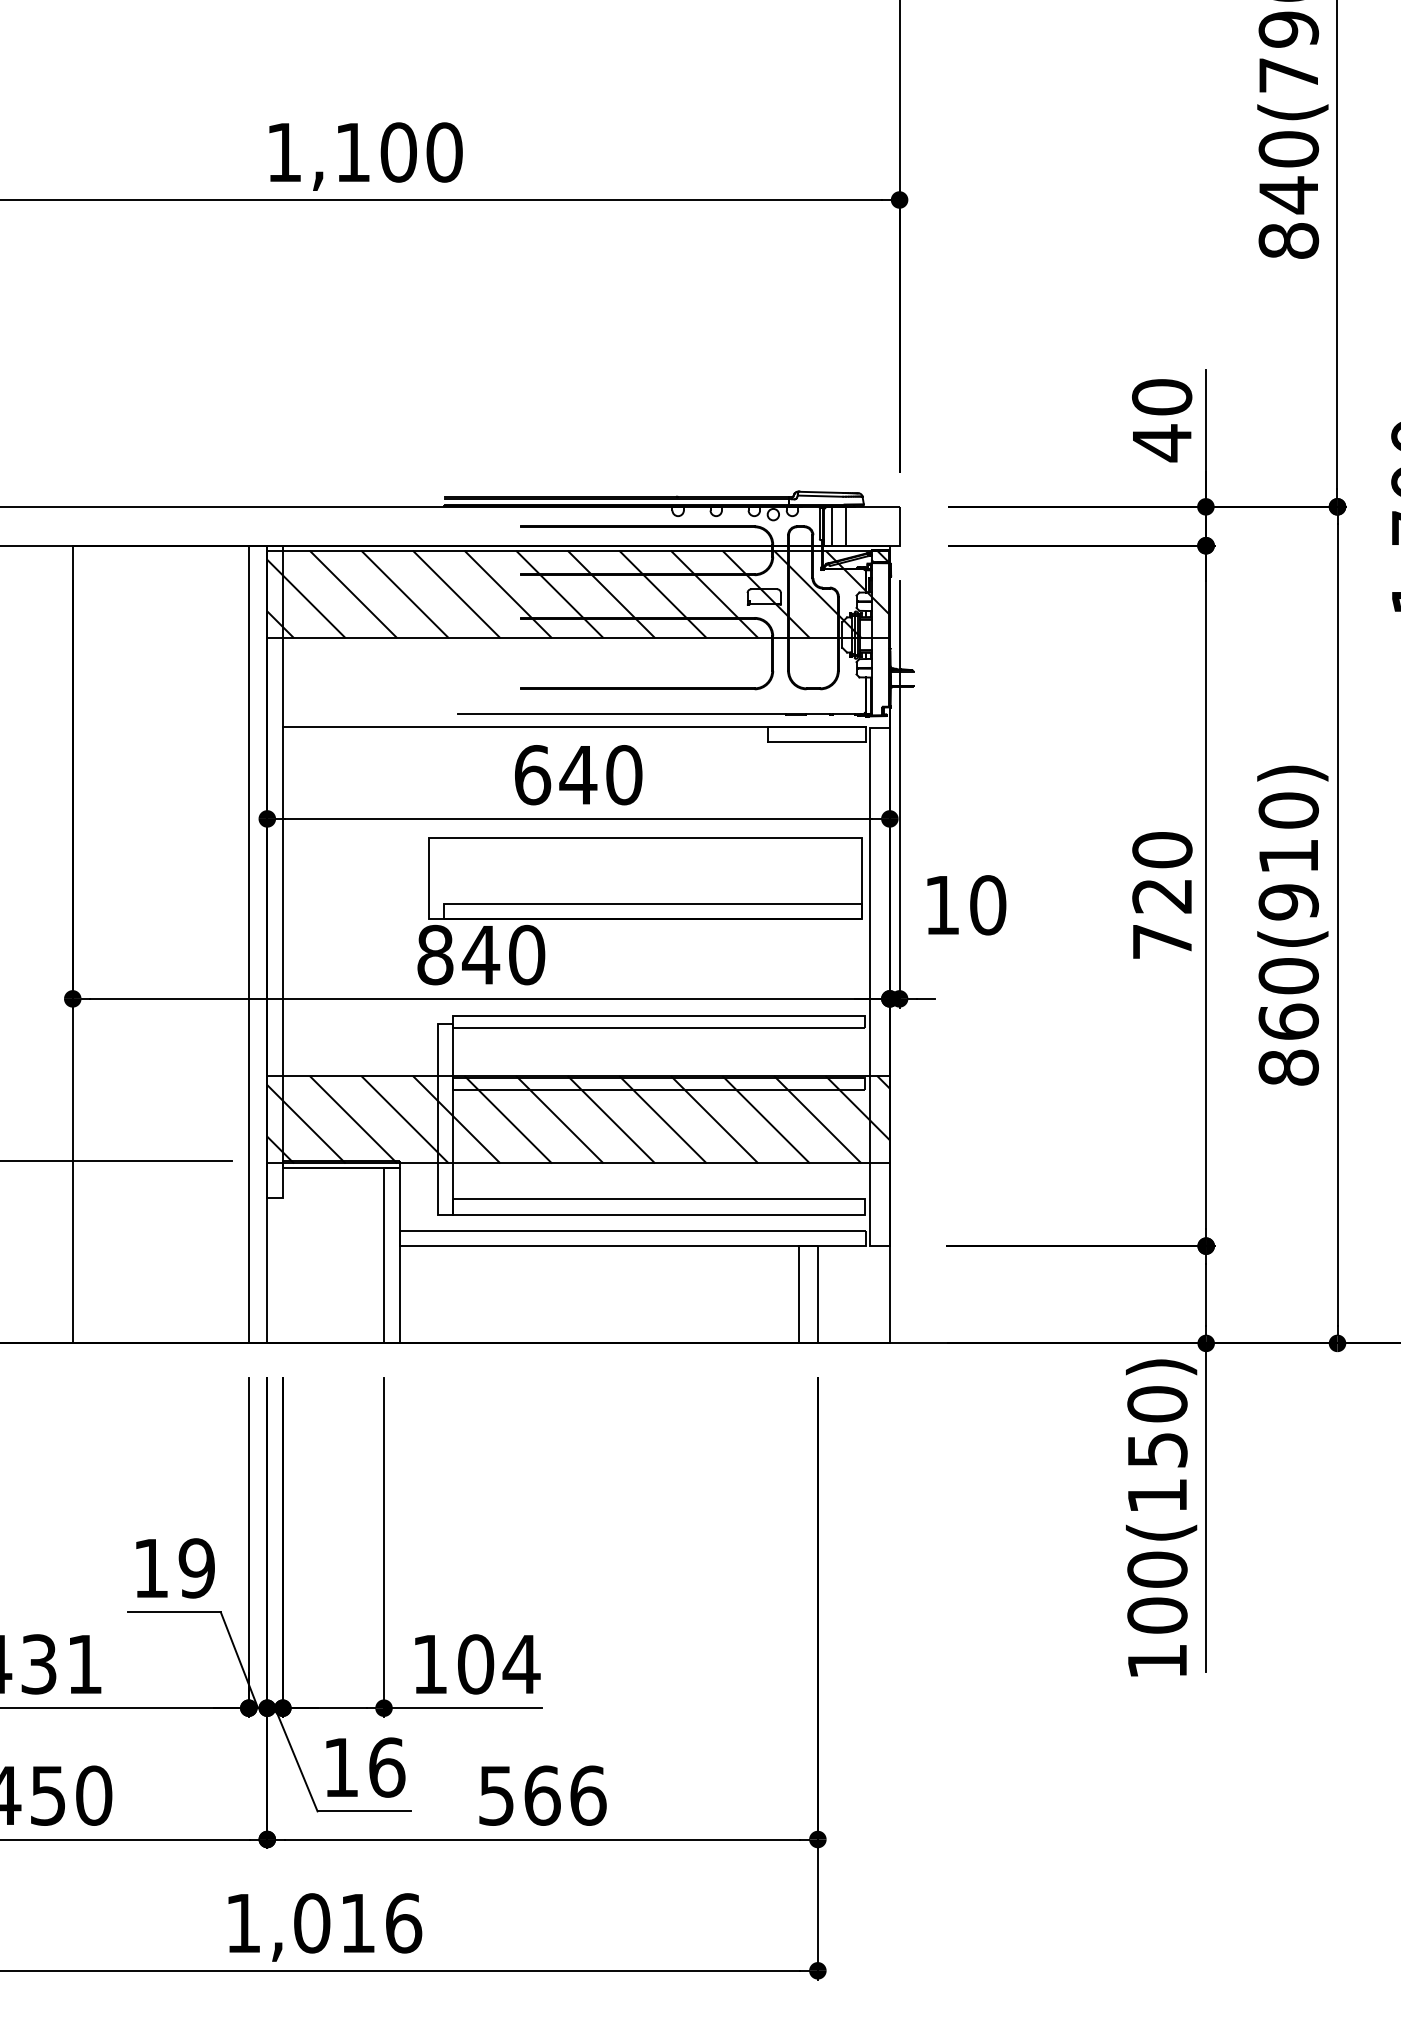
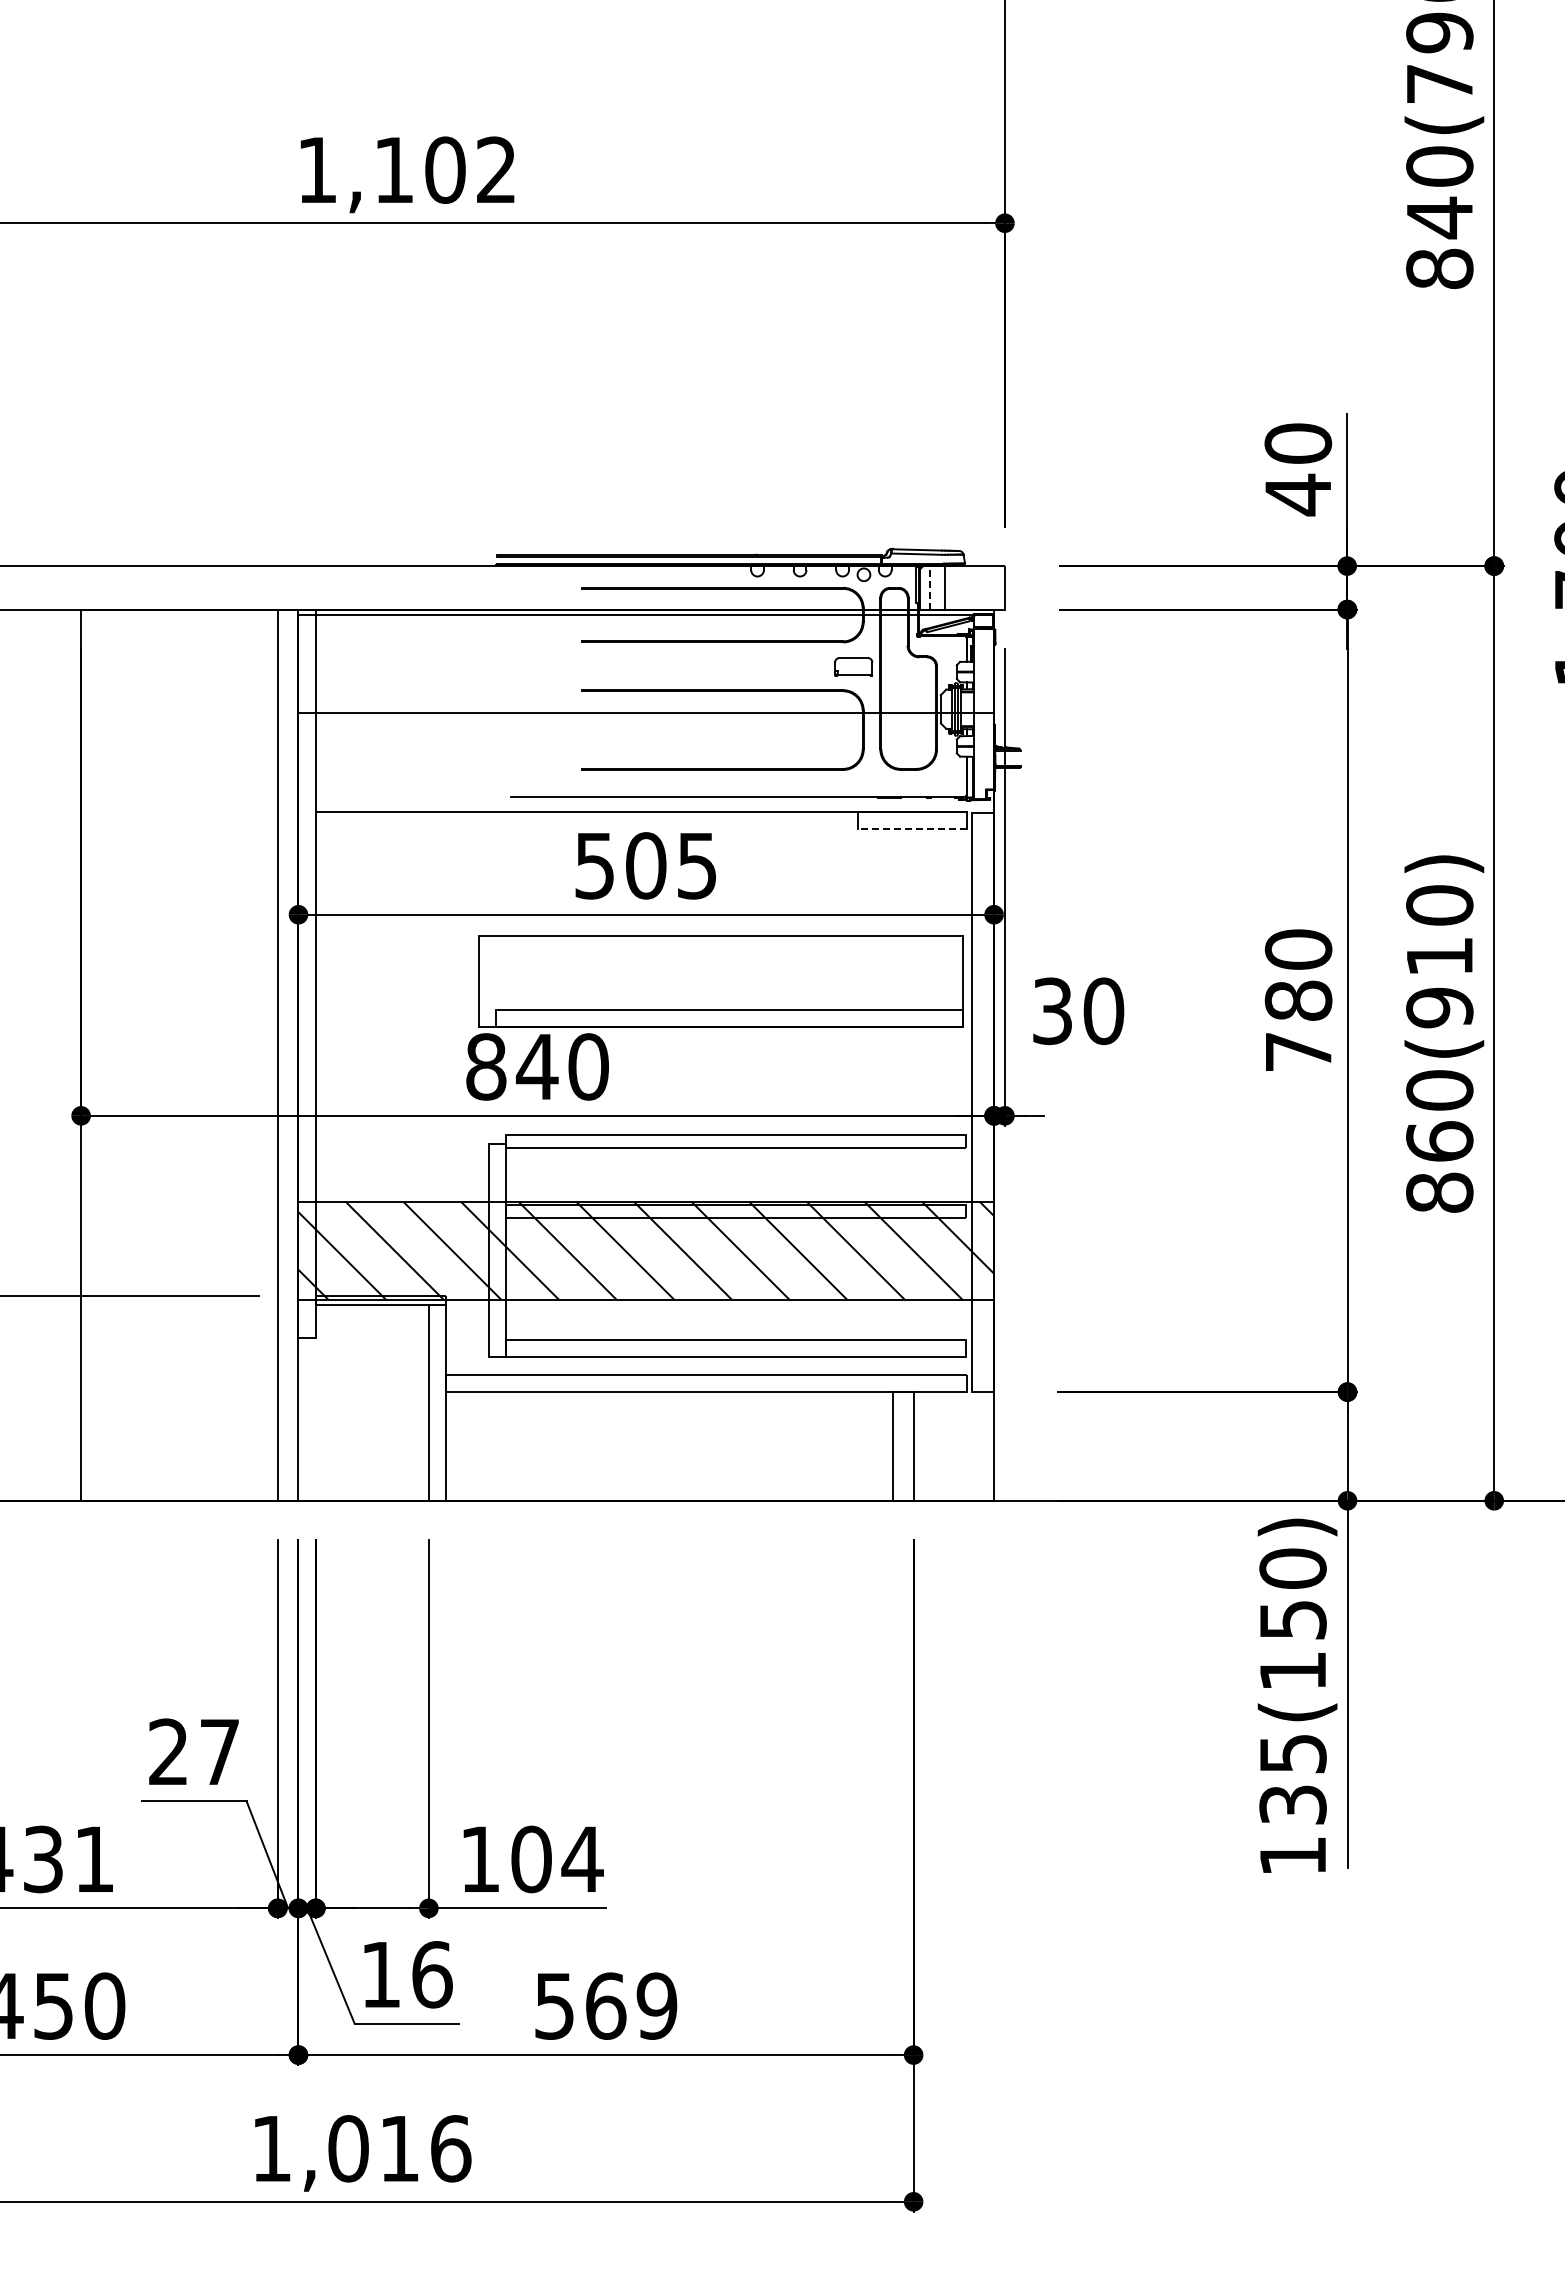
text: (444, 151) -> (496, 169), 1,100 -> 1,102
line: (832, 526) -> (929, 587), solid -> dashed
hatch: (578, 594) -> (646, 663), removed
line: (816, 742) -> (912, 829), solid -> dashed
text: (578, 774) -> (646, 865), 640 -> 505
text: (1162, 895) -> (1298, 1000), 720 -> 780
text: (942, 905) -> (1052, 1011), 10 -> 30
text: (174, 1567) -> (194, 1751), 19 -> 27
text: (1156, 1592) -> (1292, 1779), 100(150) -> 135(150)
text: (587, 1795) -> (656, 2005), 566 -> 569

